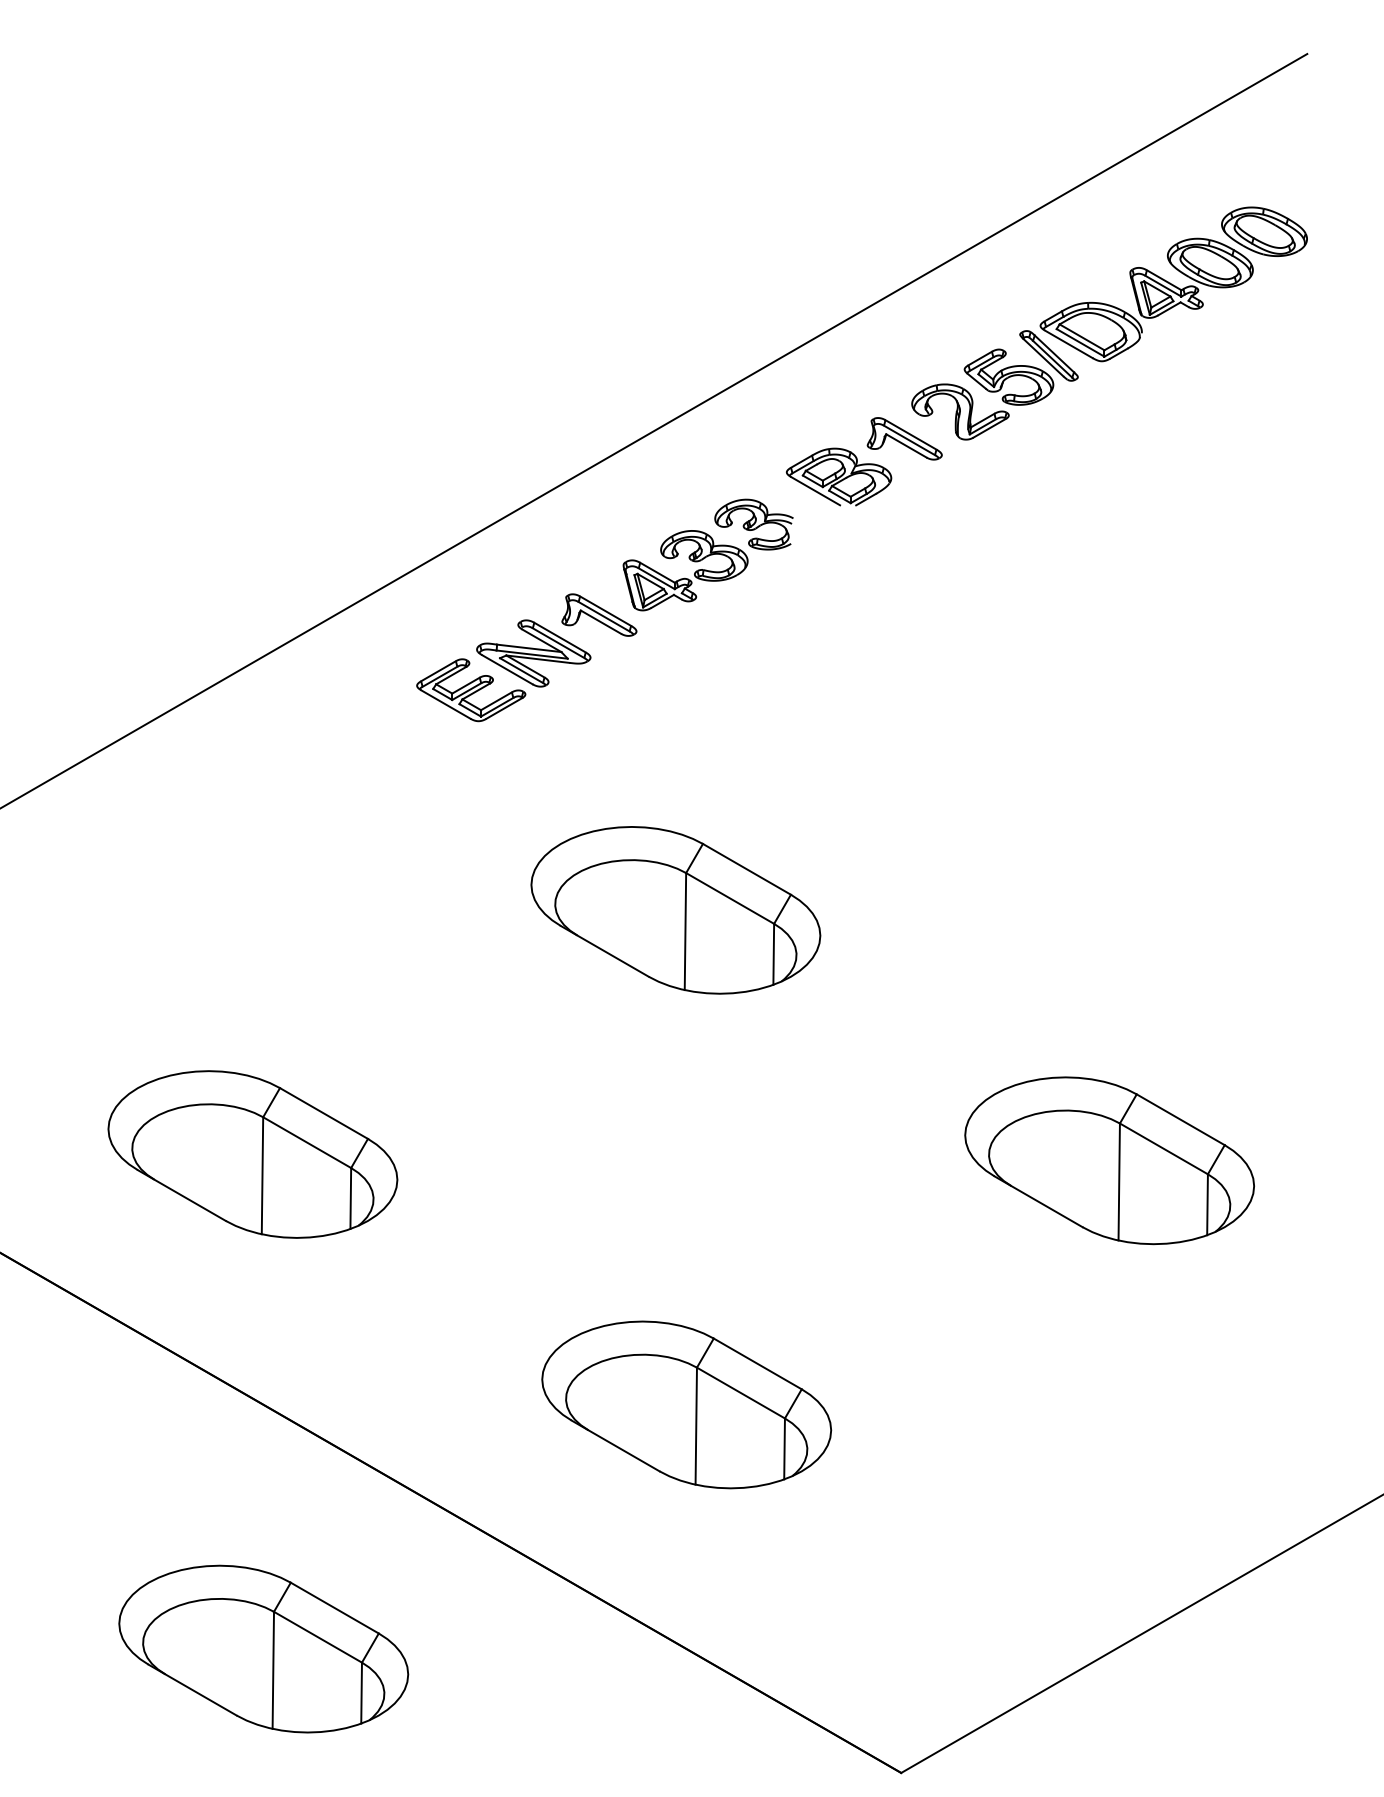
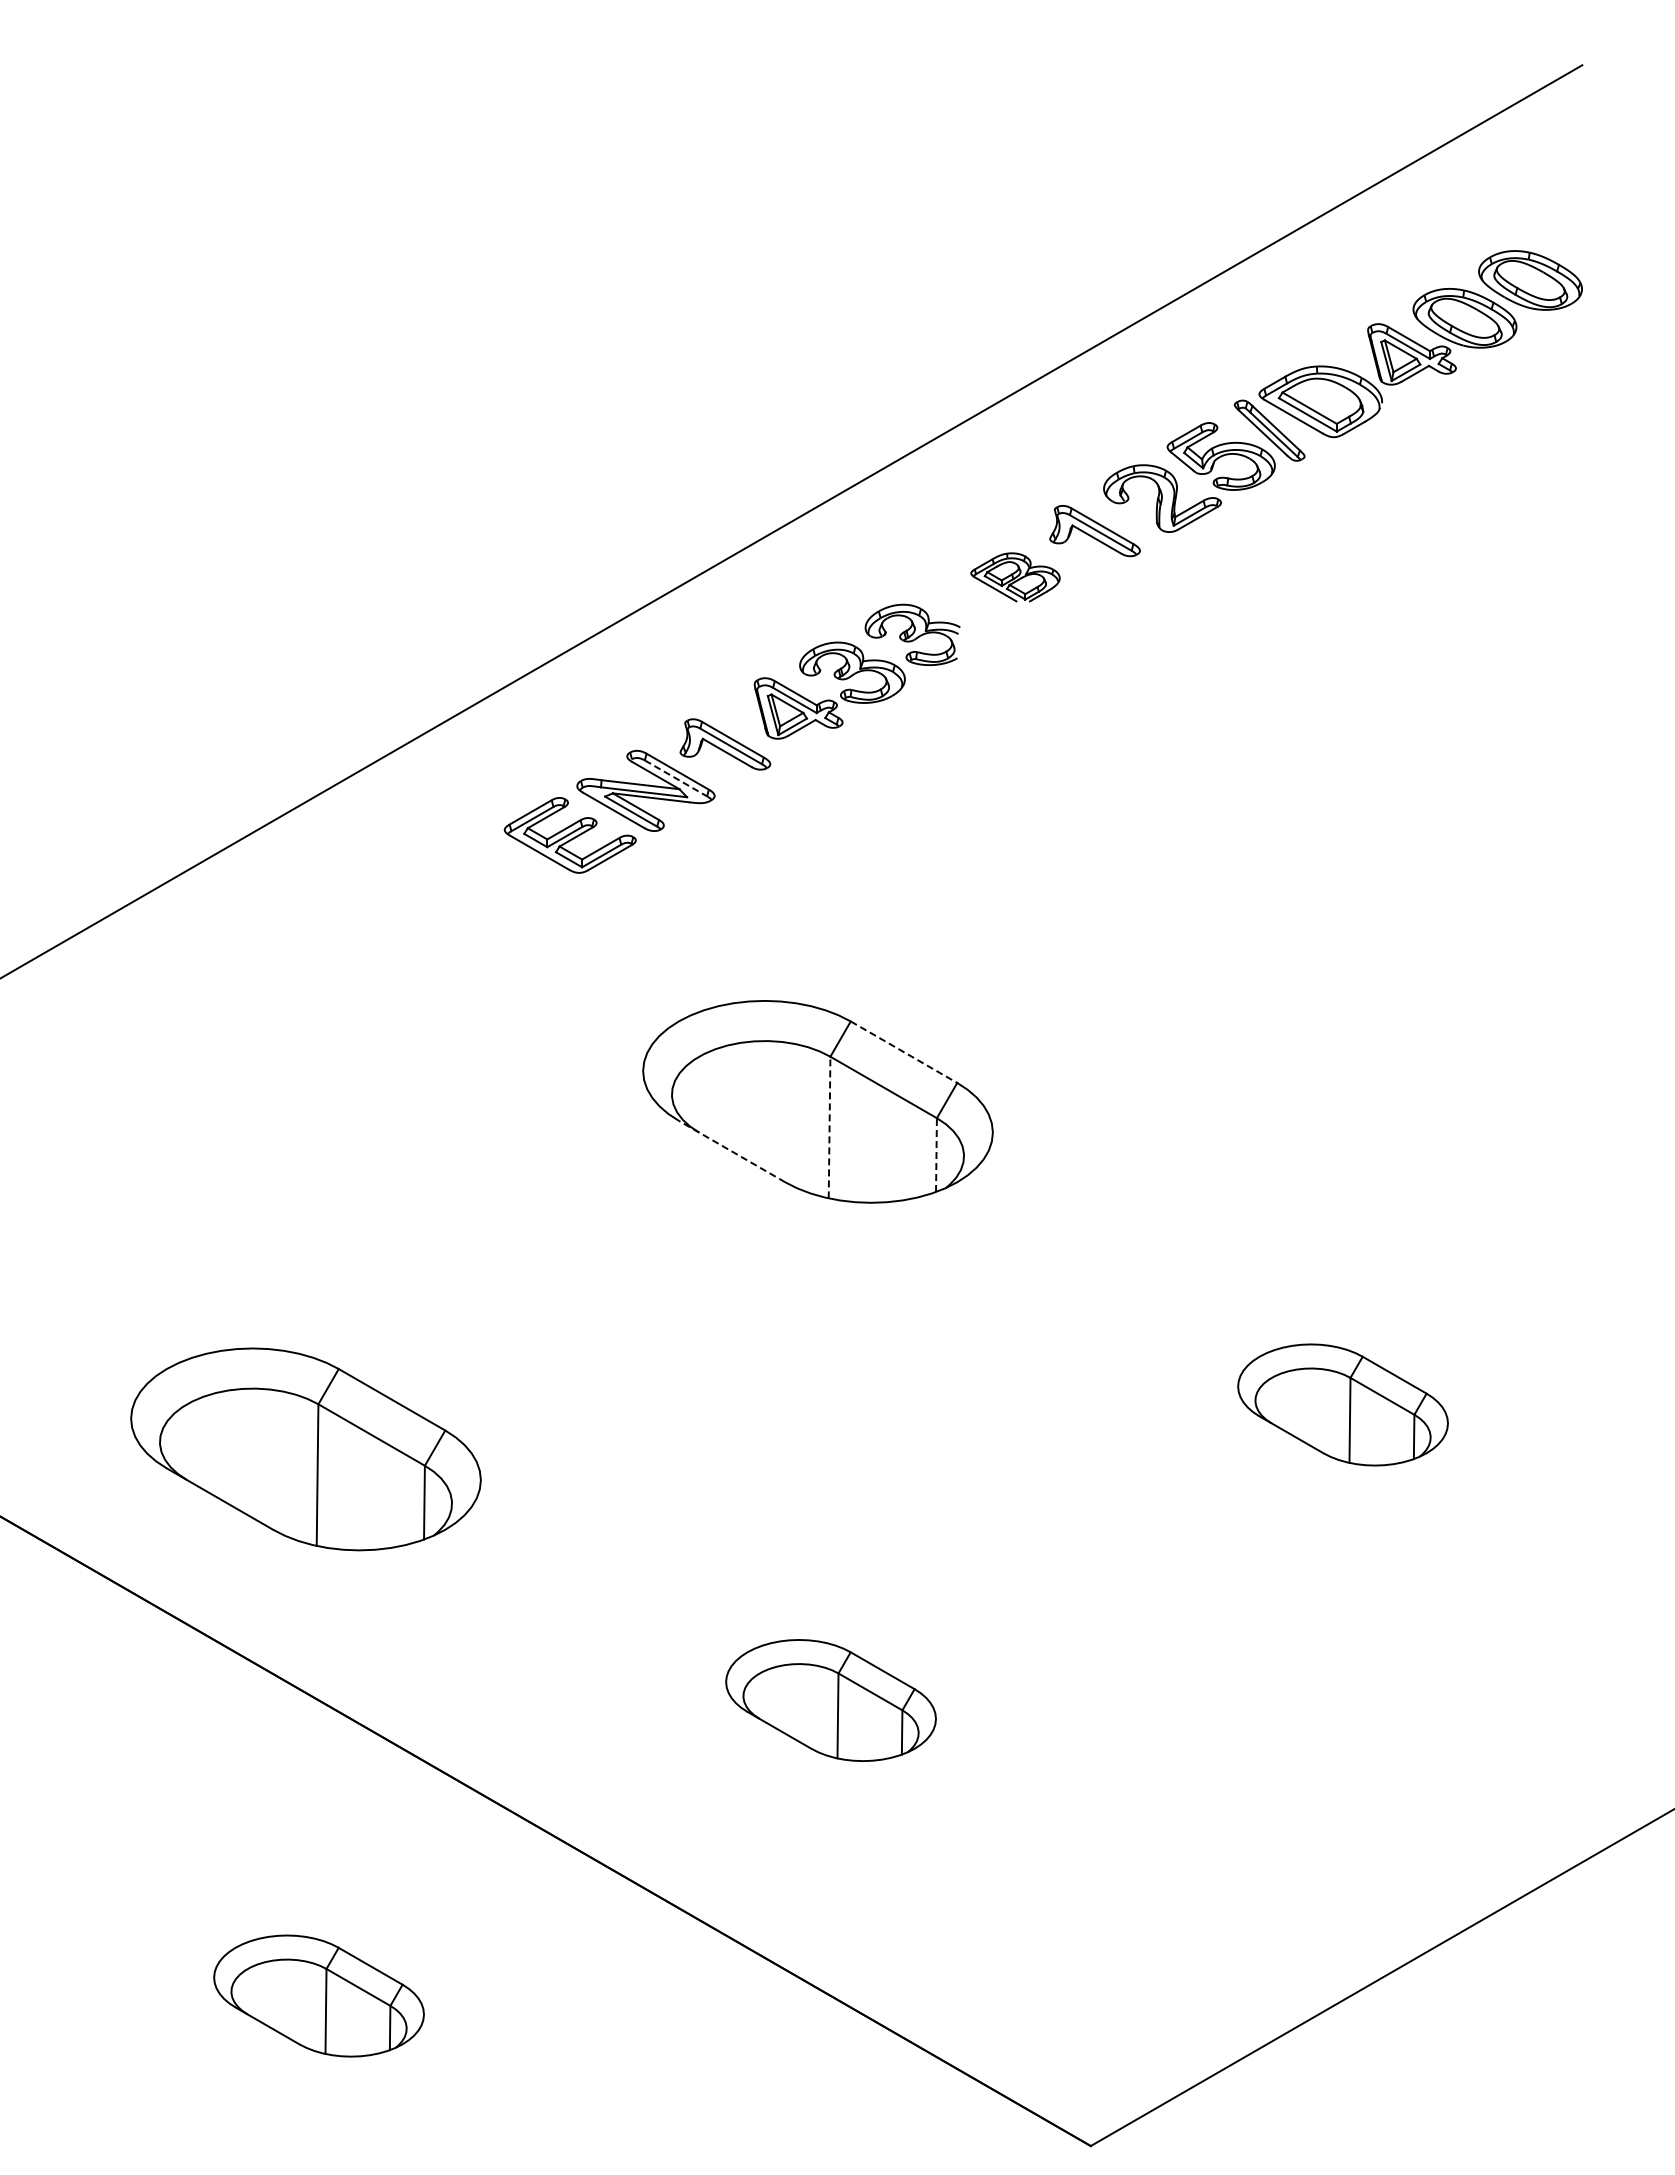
part: (839, 477) -> (1015, 577), size x0.7
line: (558, 643) -> (675, 778), solid -> dashed
line: (747, 869) -> (904, 1052), solid -> dashed
line: (685, 931) -> (829, 1127), solid -> dashed
line: (604, 951) -> (731, 1151), solid -> dashed
line: (773, 954) -> (936, 1155), solid -> dashed
part: (252, 1154) -> (305, 1449), moved
part: (1109, 1160) -> (1342, 1404), size x0.6
part: (686, 1404) -> (830, 1700), size x0.6
part: (263, 1648) -> (318, 1995), size x0.6

